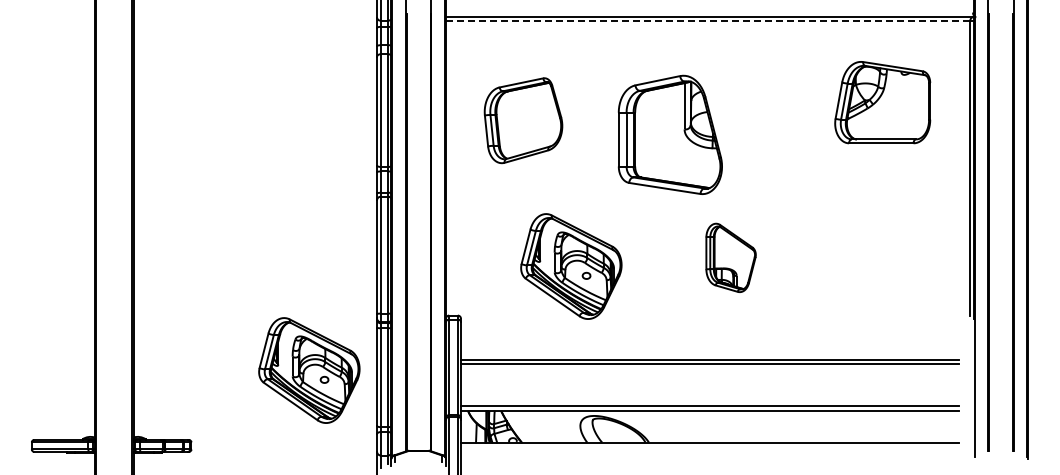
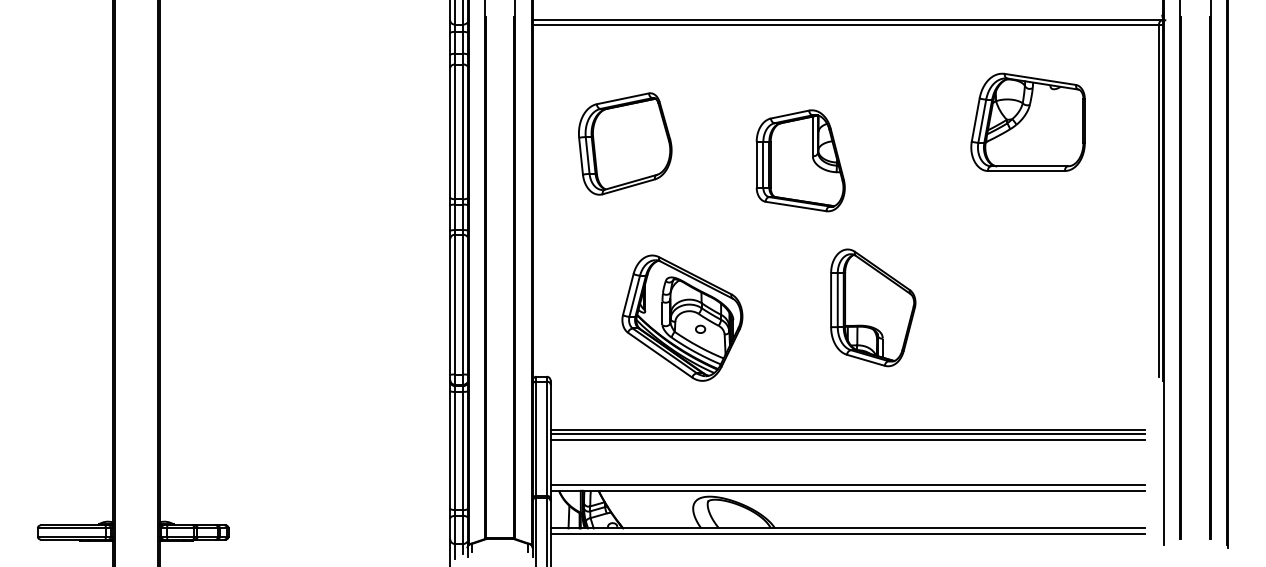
line: (707, 21) -> (845, 25), dashed -> solid
part: (882, 102) -> (1027, 122), moved
part: (670, 134) -> (800, 160), size x0.71
part: (730, 257) -> (872, 307), size x1.43
line: (709, 368) -> (847, 439), added
part: (309, 370) -> (369, 442), removed
line: (709, 447) -> (847, 534), added

